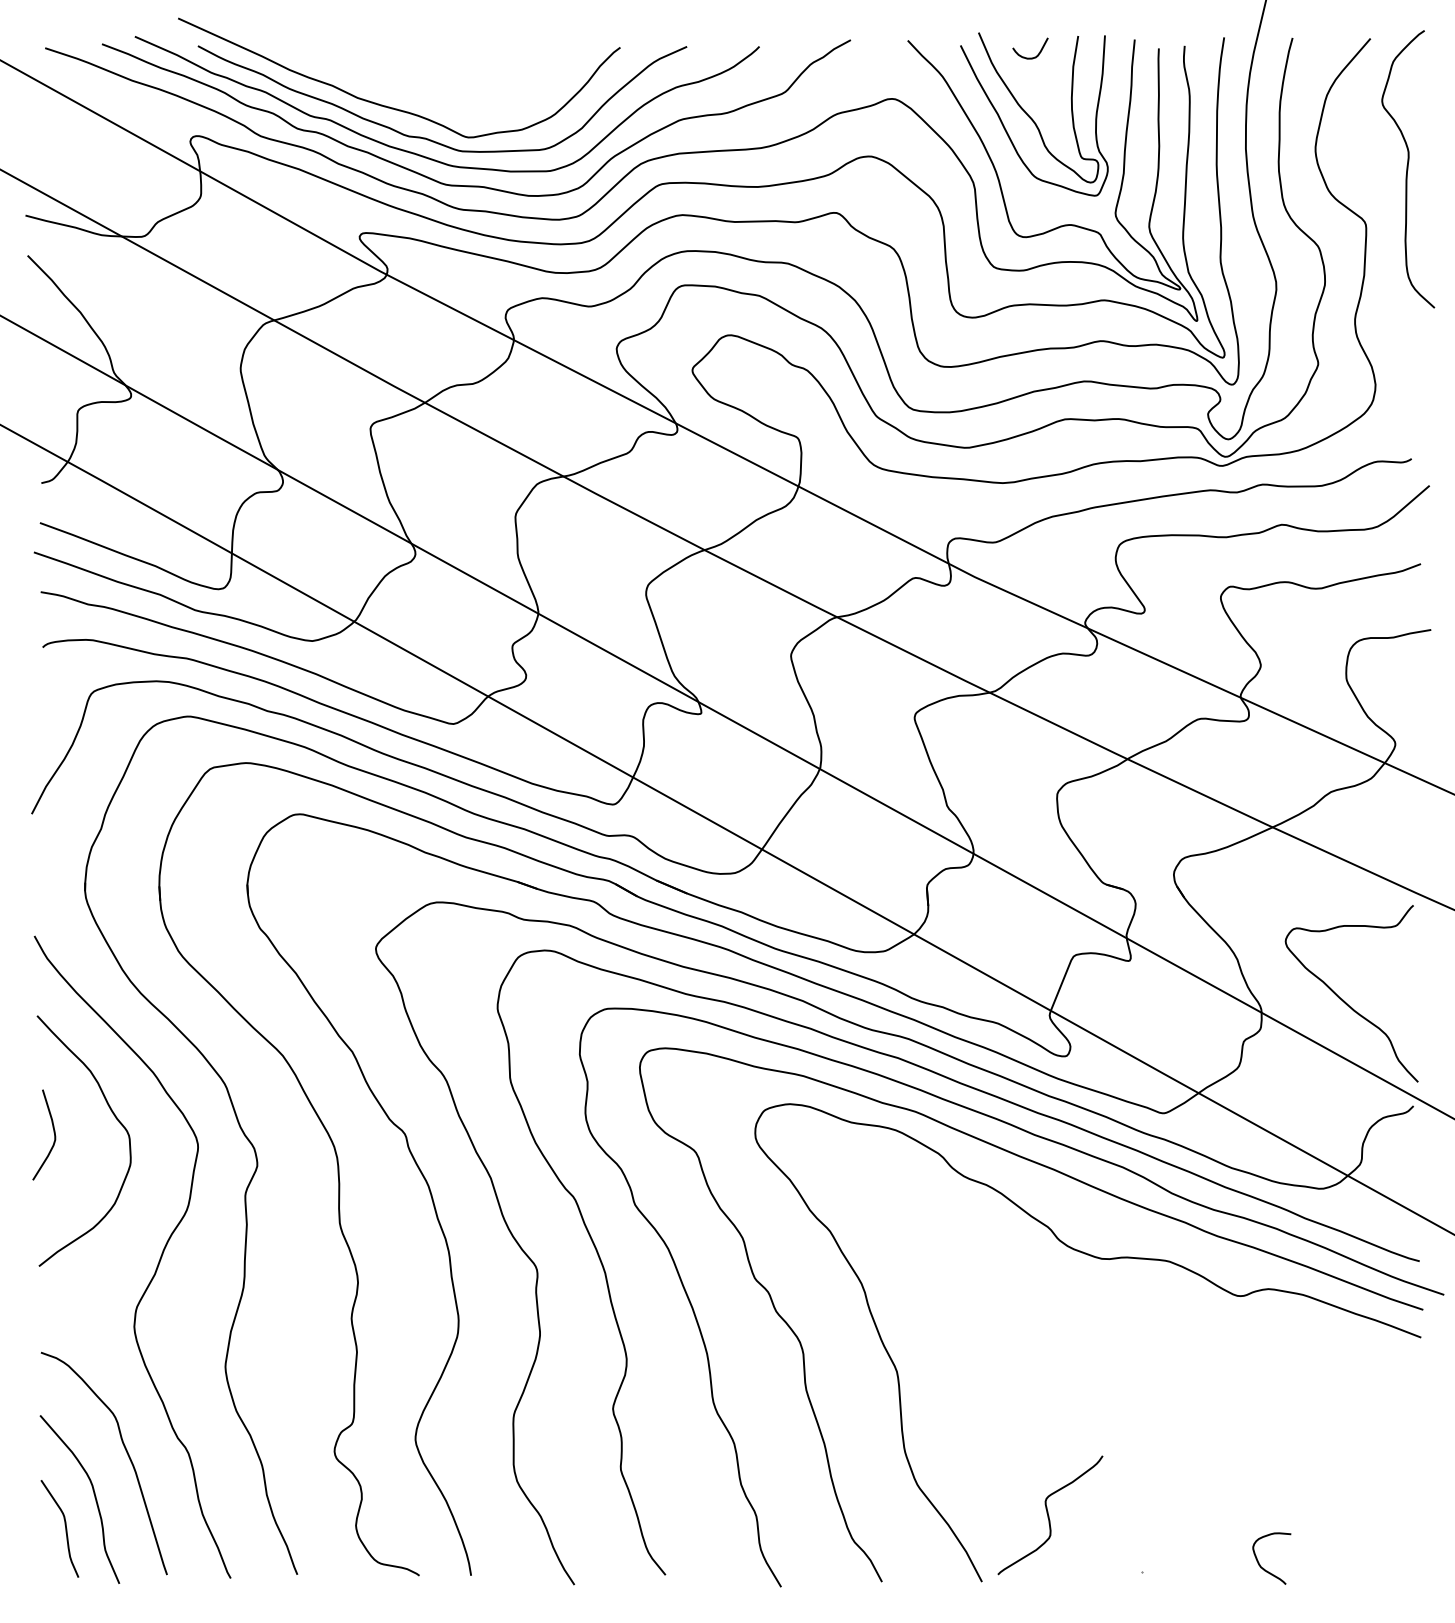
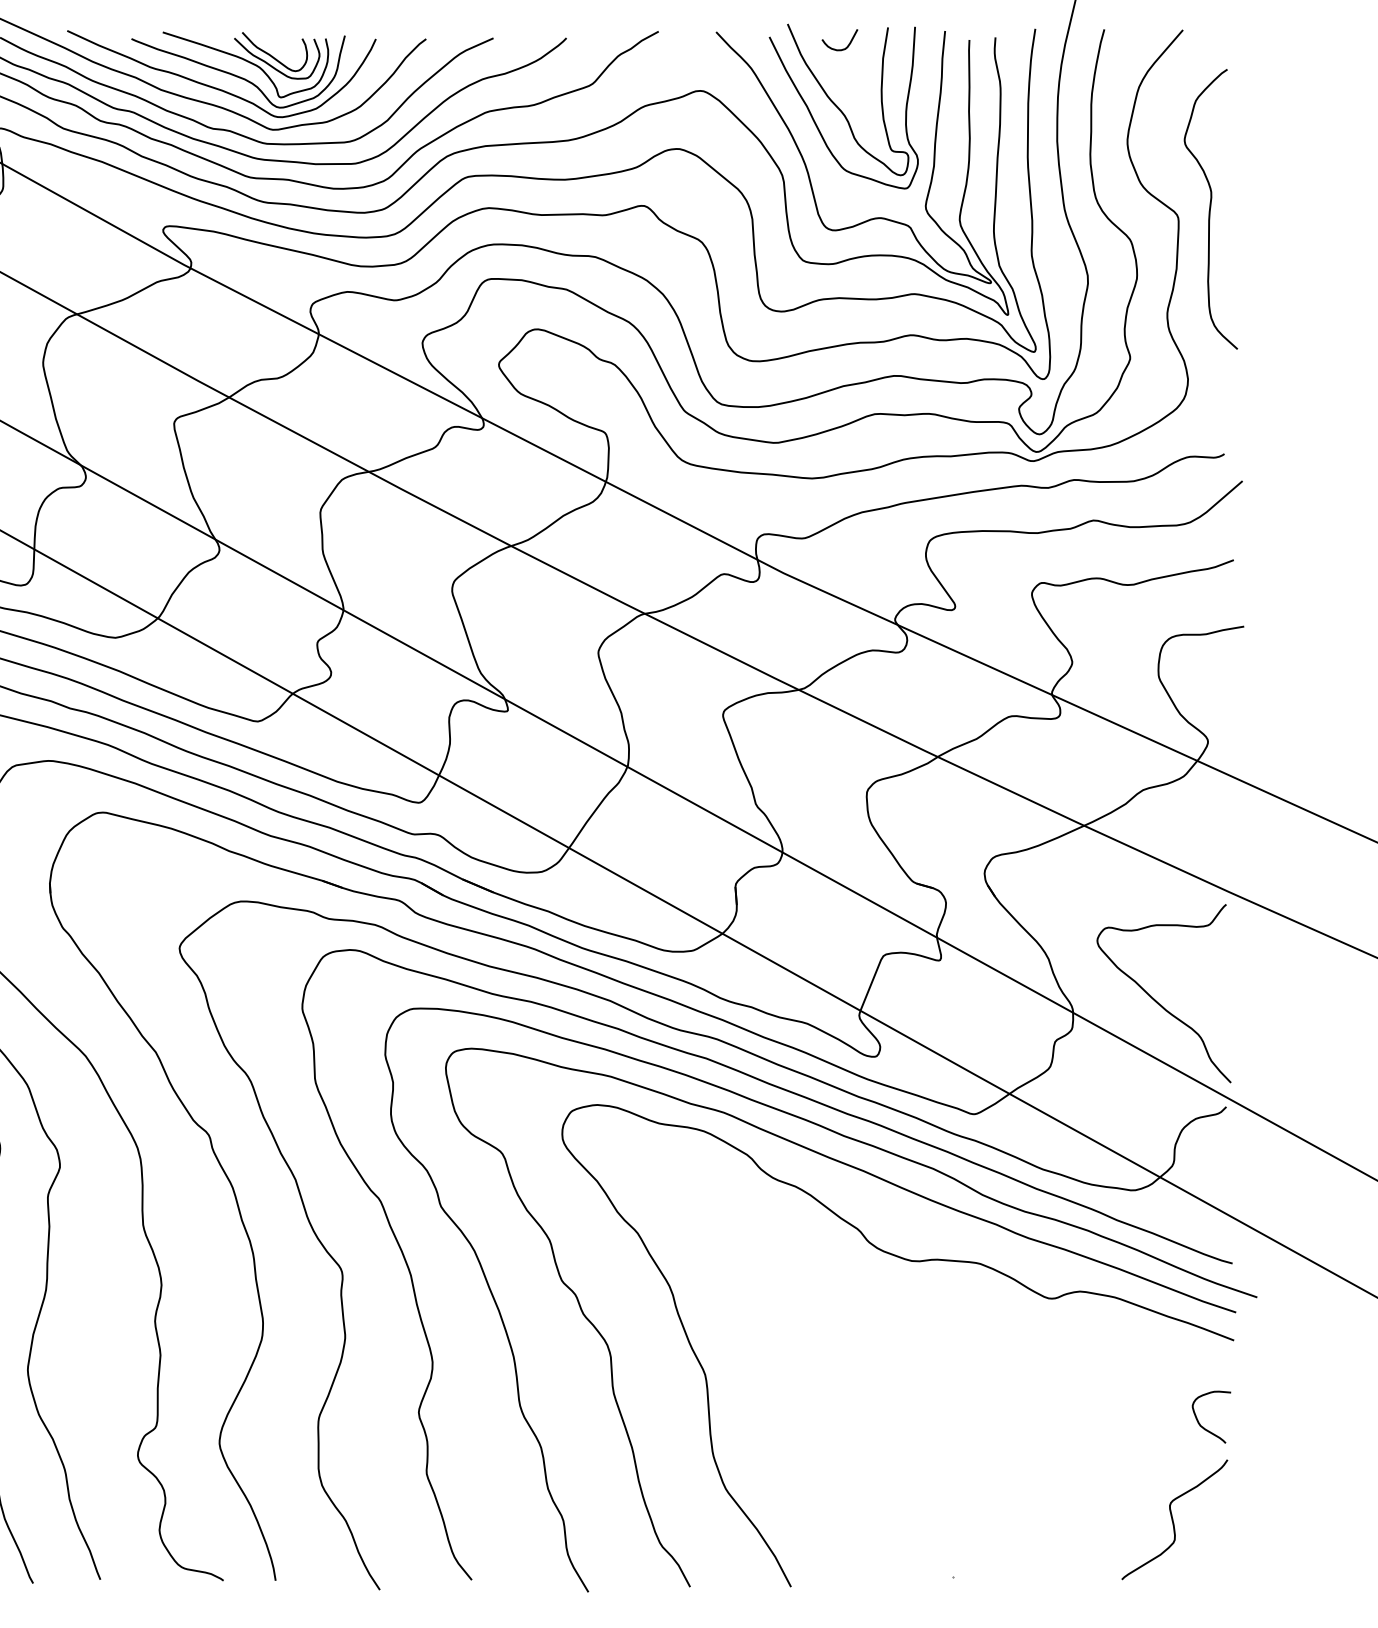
part: (417, 81) -> (221, 73), added
curve: (1408, 169) -> (1211, 209), moved
curve: (1049, 1515) -> (1173, 1519), moved
curve: (1263, 1567) -> (1203, 1426), moved

